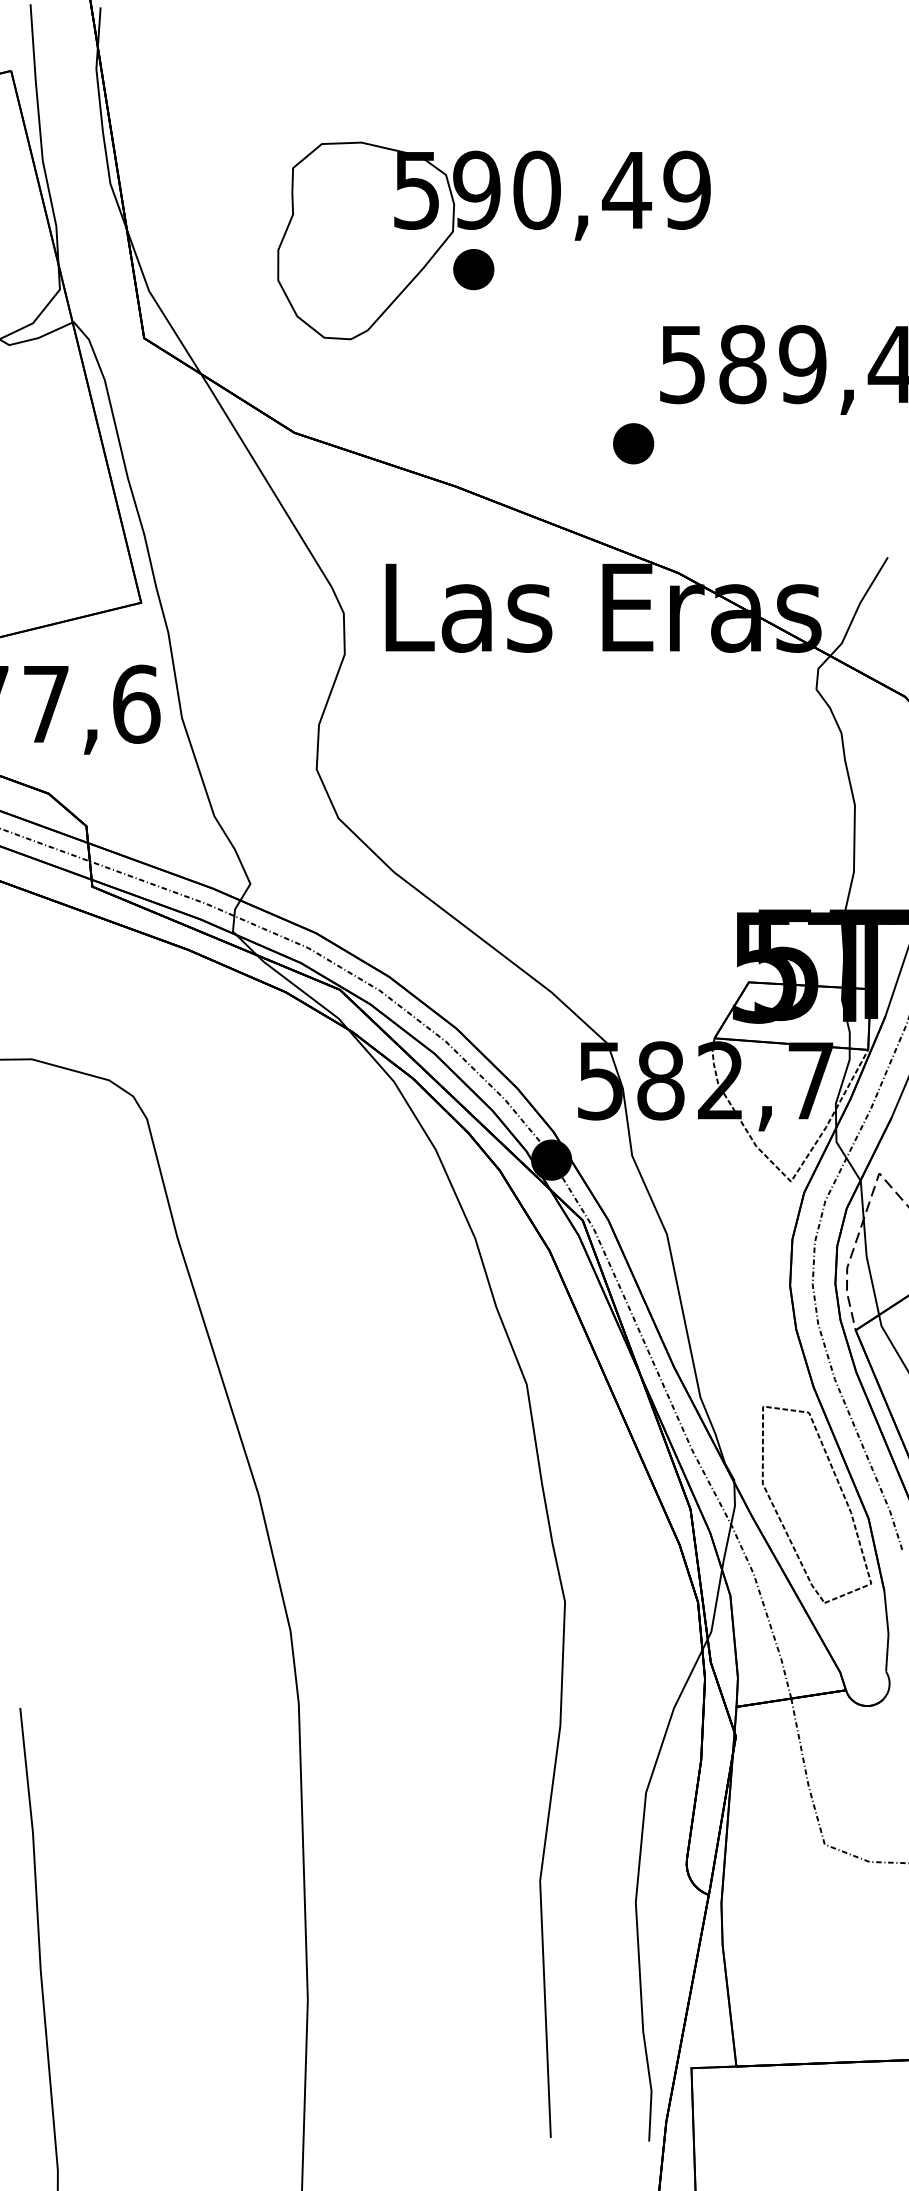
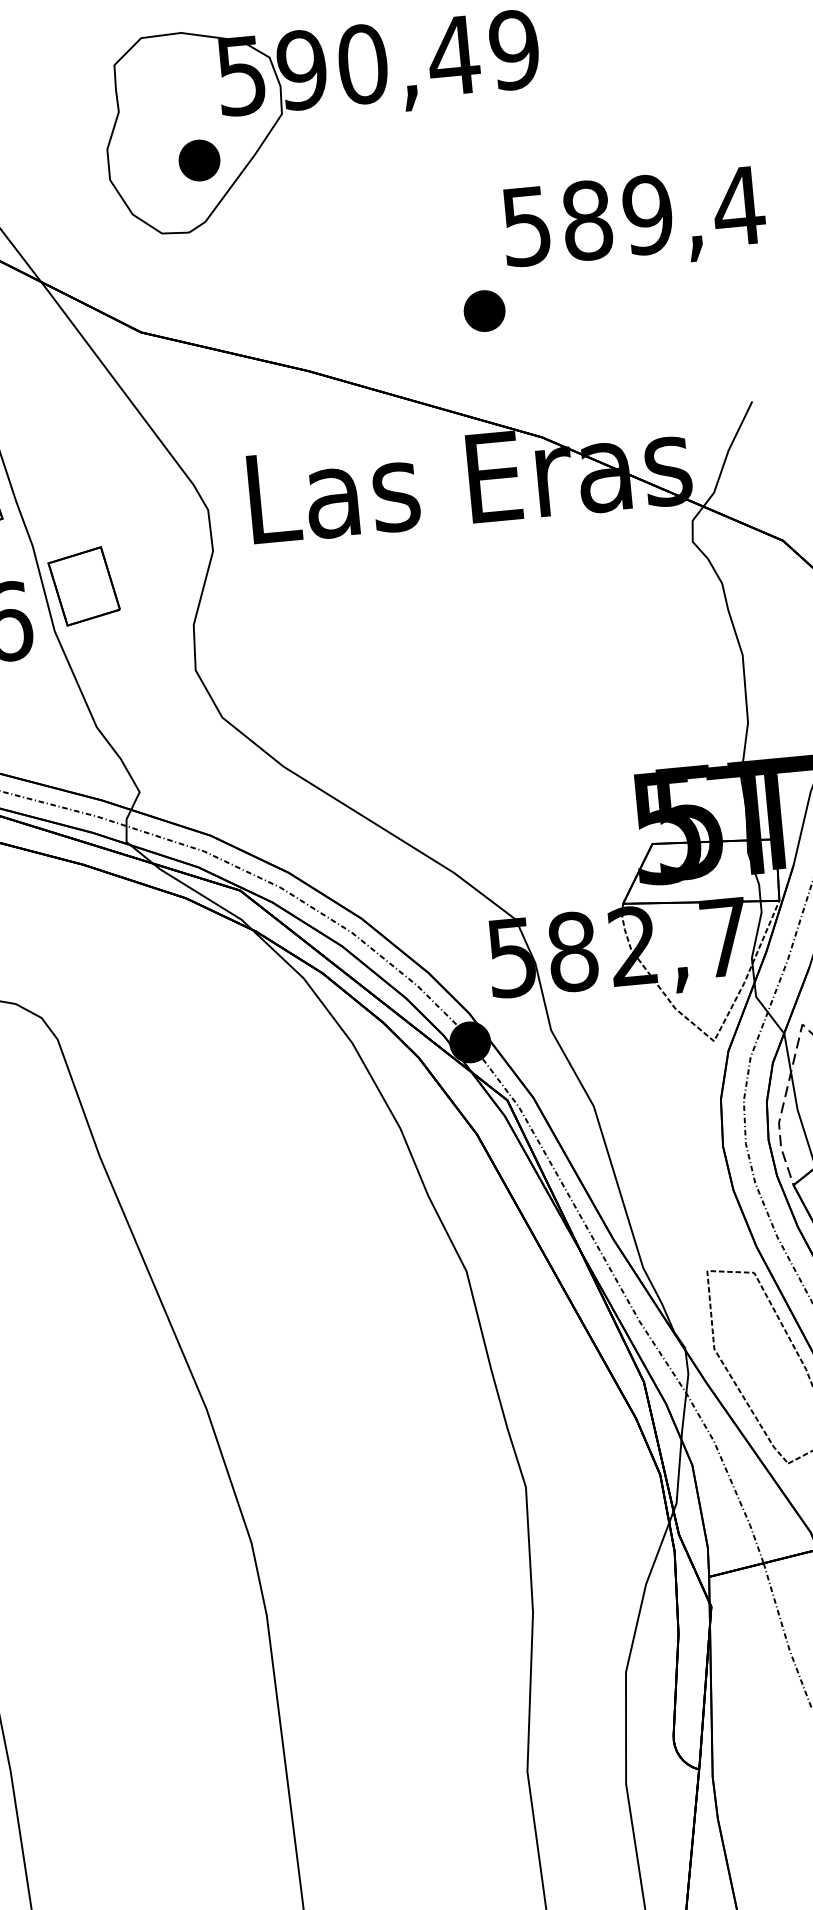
part: (473, 269) -> (199, 160), moved
part: (214, 676) -> (83, 586), added

